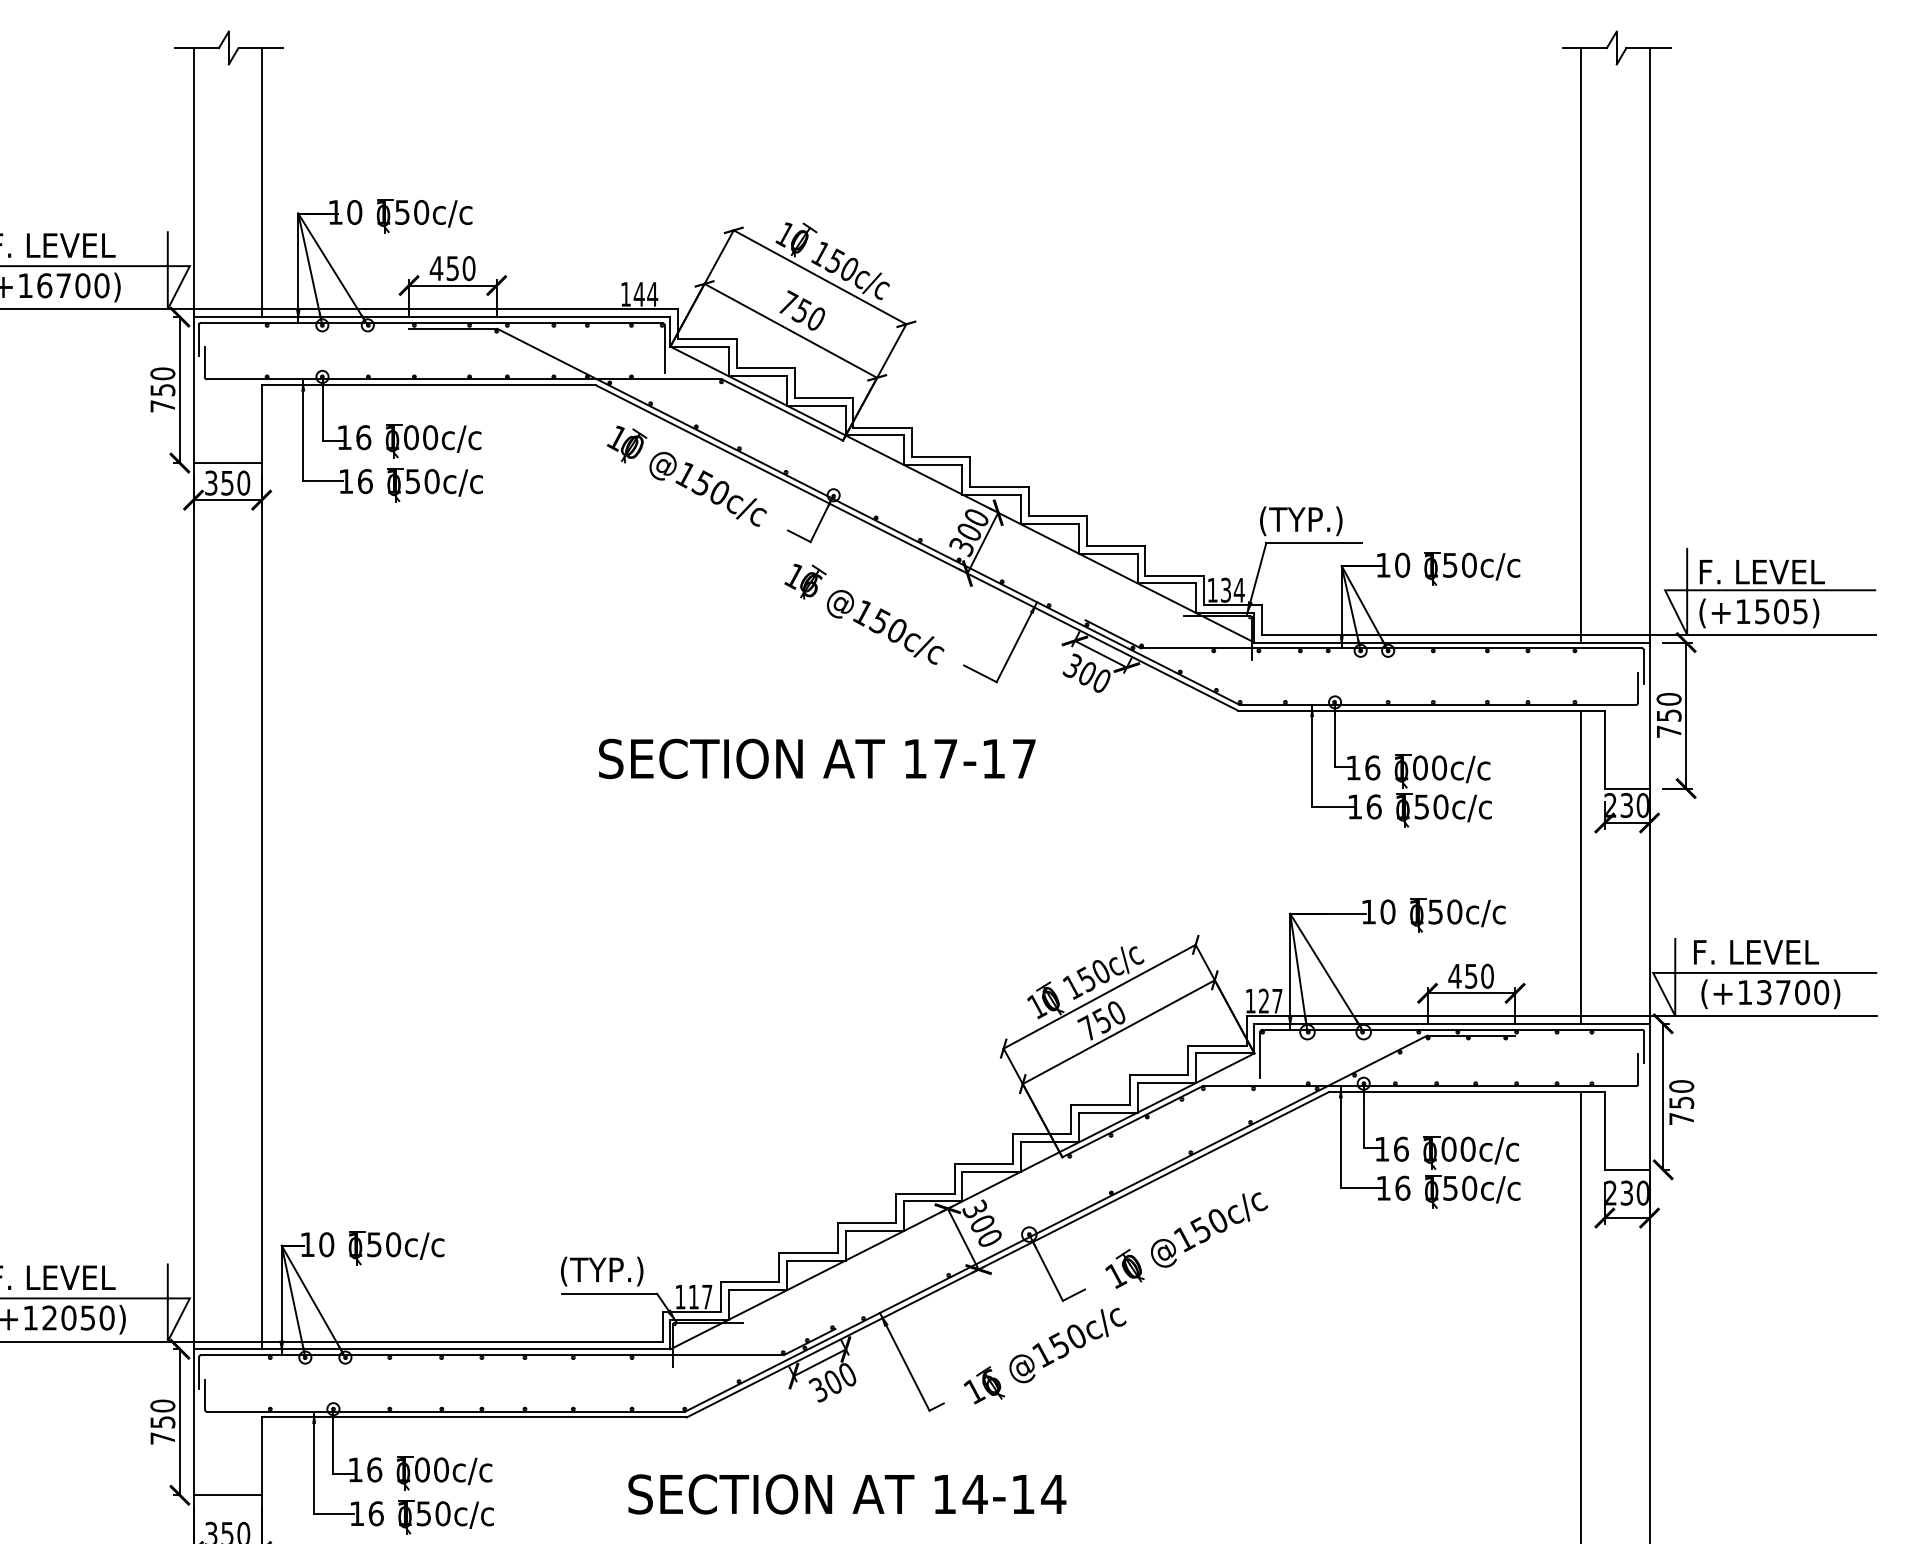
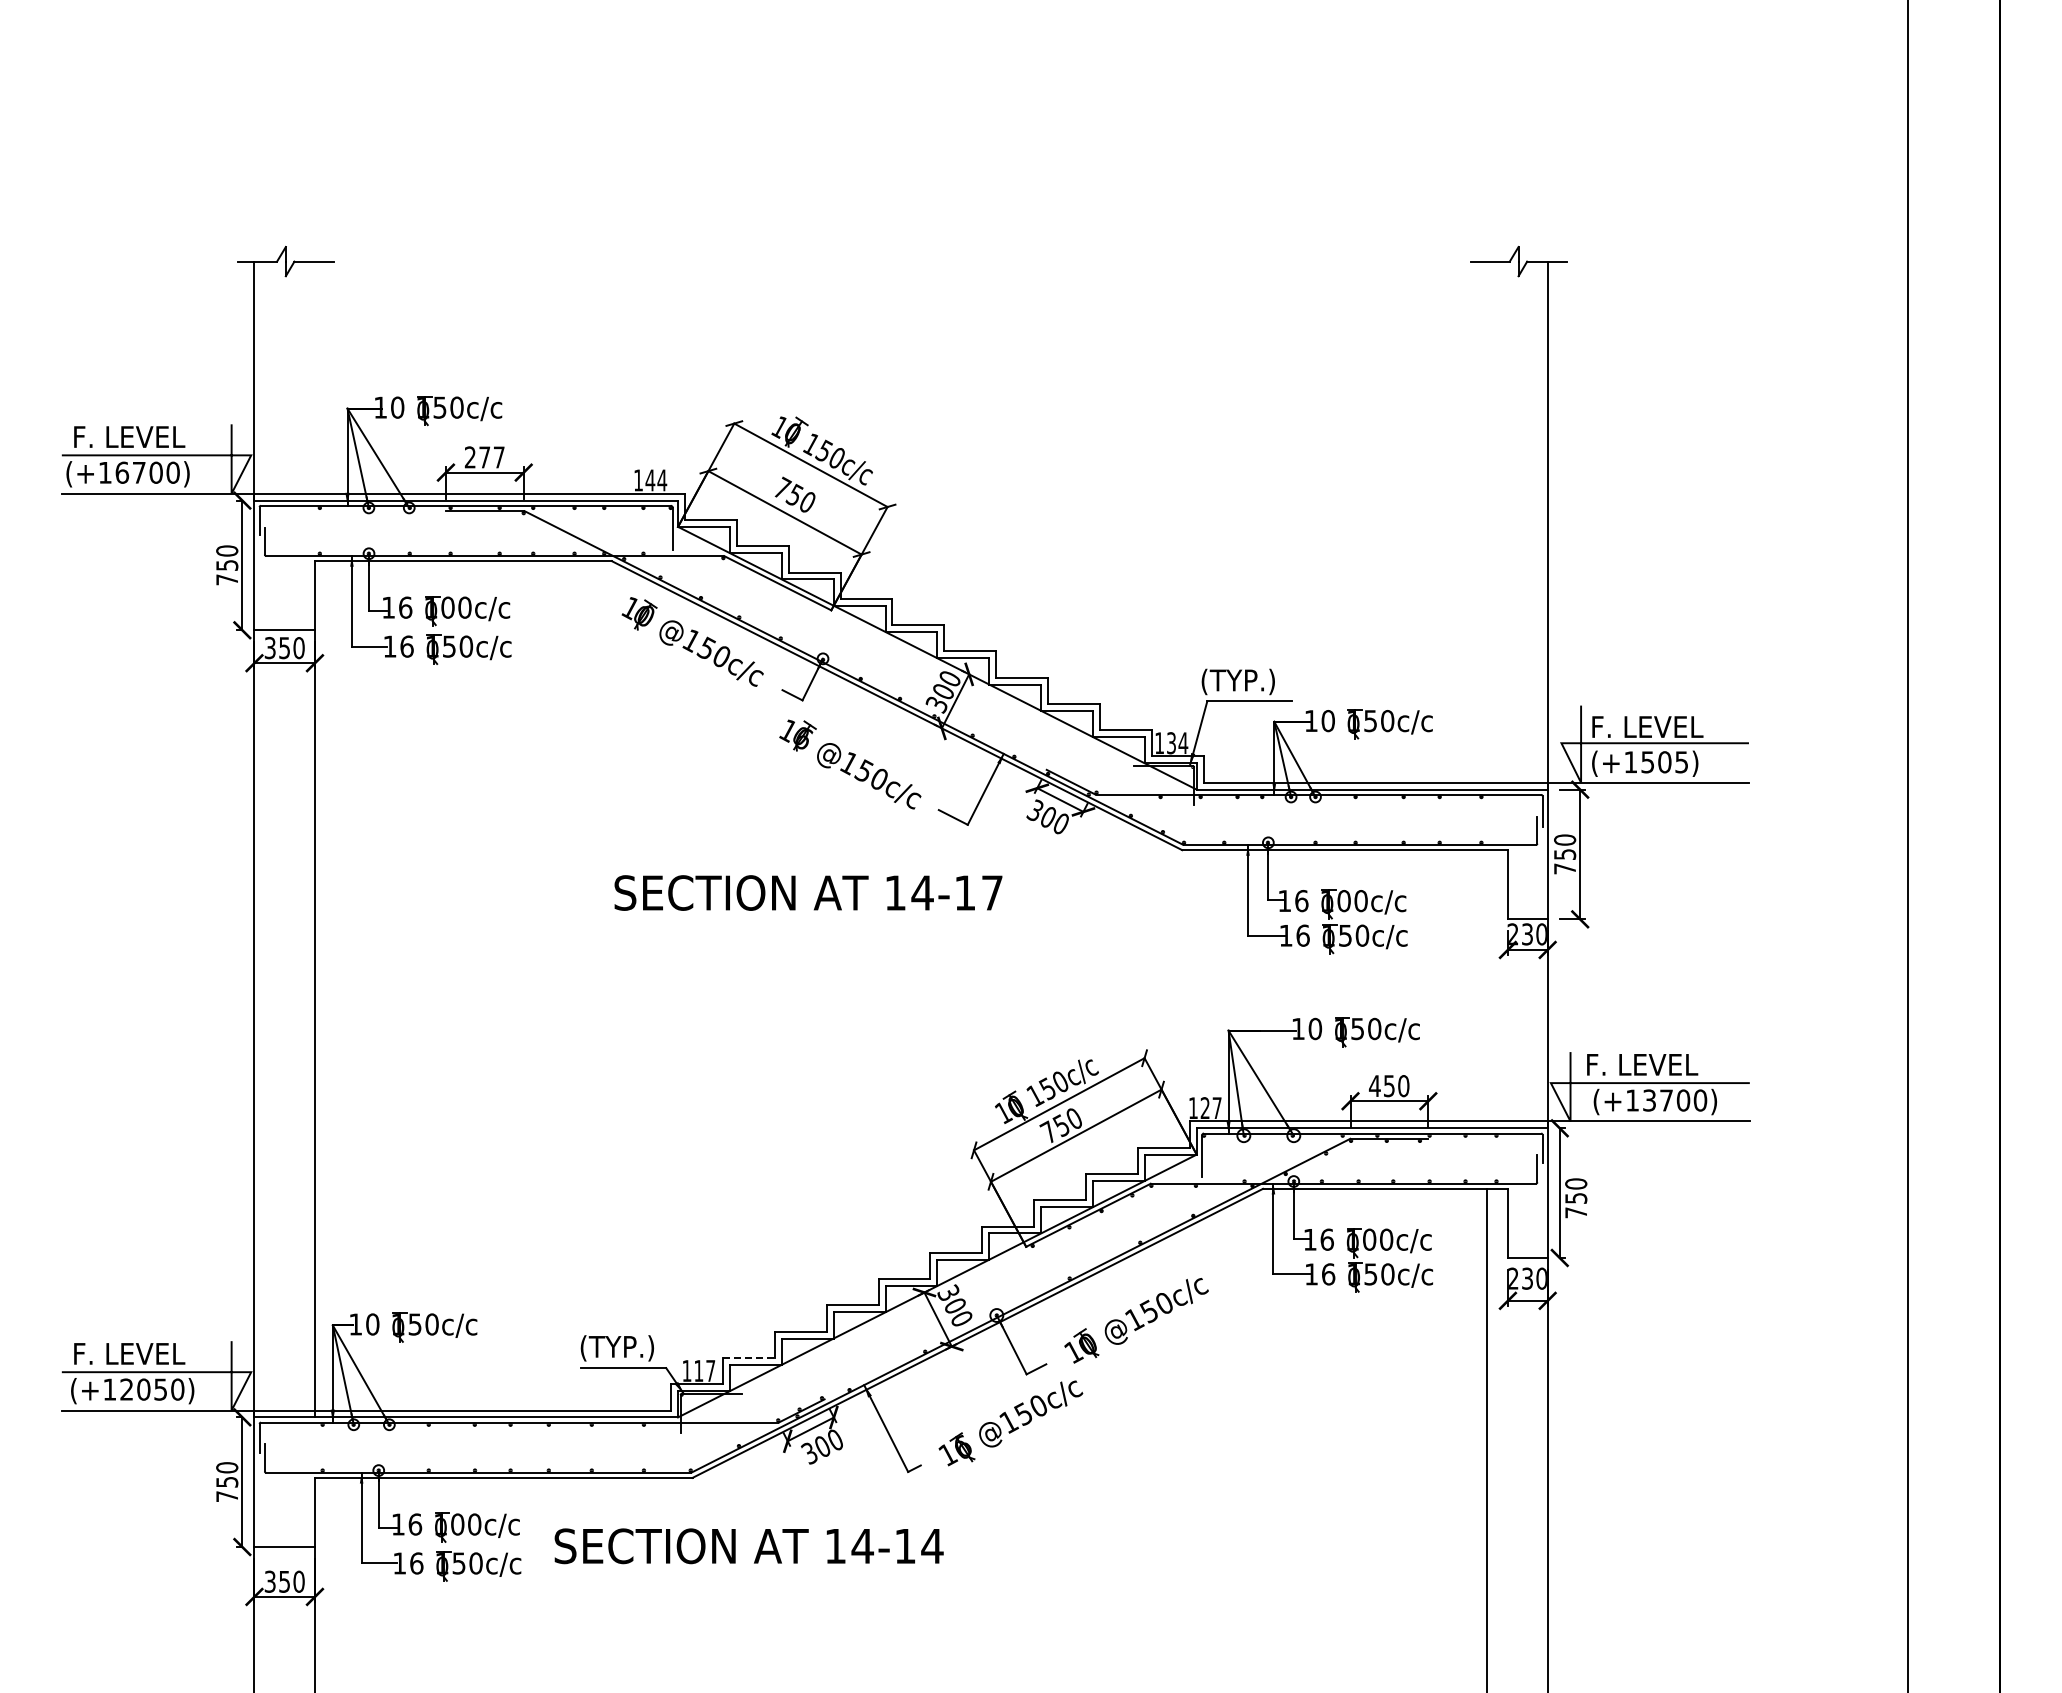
line: (261, 181) -> (314, 380), removed
text: (452, 268) -> (484, 457), 450 -> 277
line: (1581, 345) -> (1487, 525), removed
text: (945, 758) -> (922, 892), 17-17 -> 14-17
line: (1581, 867) -> (1487, 989), removed
line: (749, 1281) -> (748, 1357), solid -> dashed
text: (846, 1494) -> (748, 1546), moved

